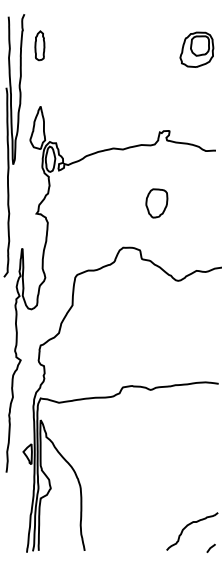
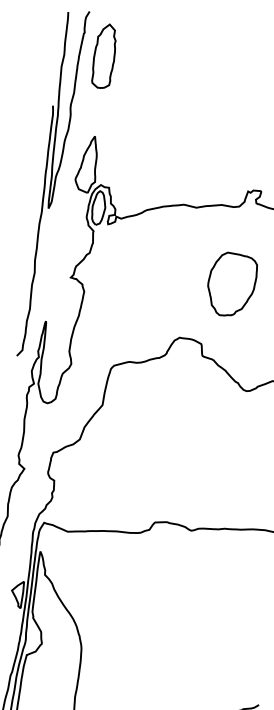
part: (39, 45) -> (104, 55), size x1.67
part: (156, 203) -> (231, 284), size x1.67

